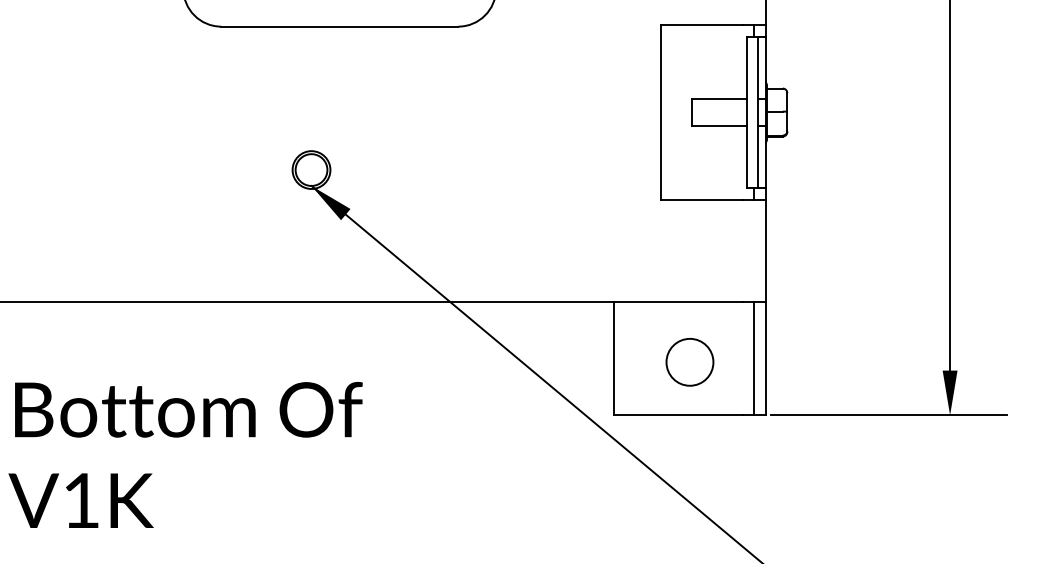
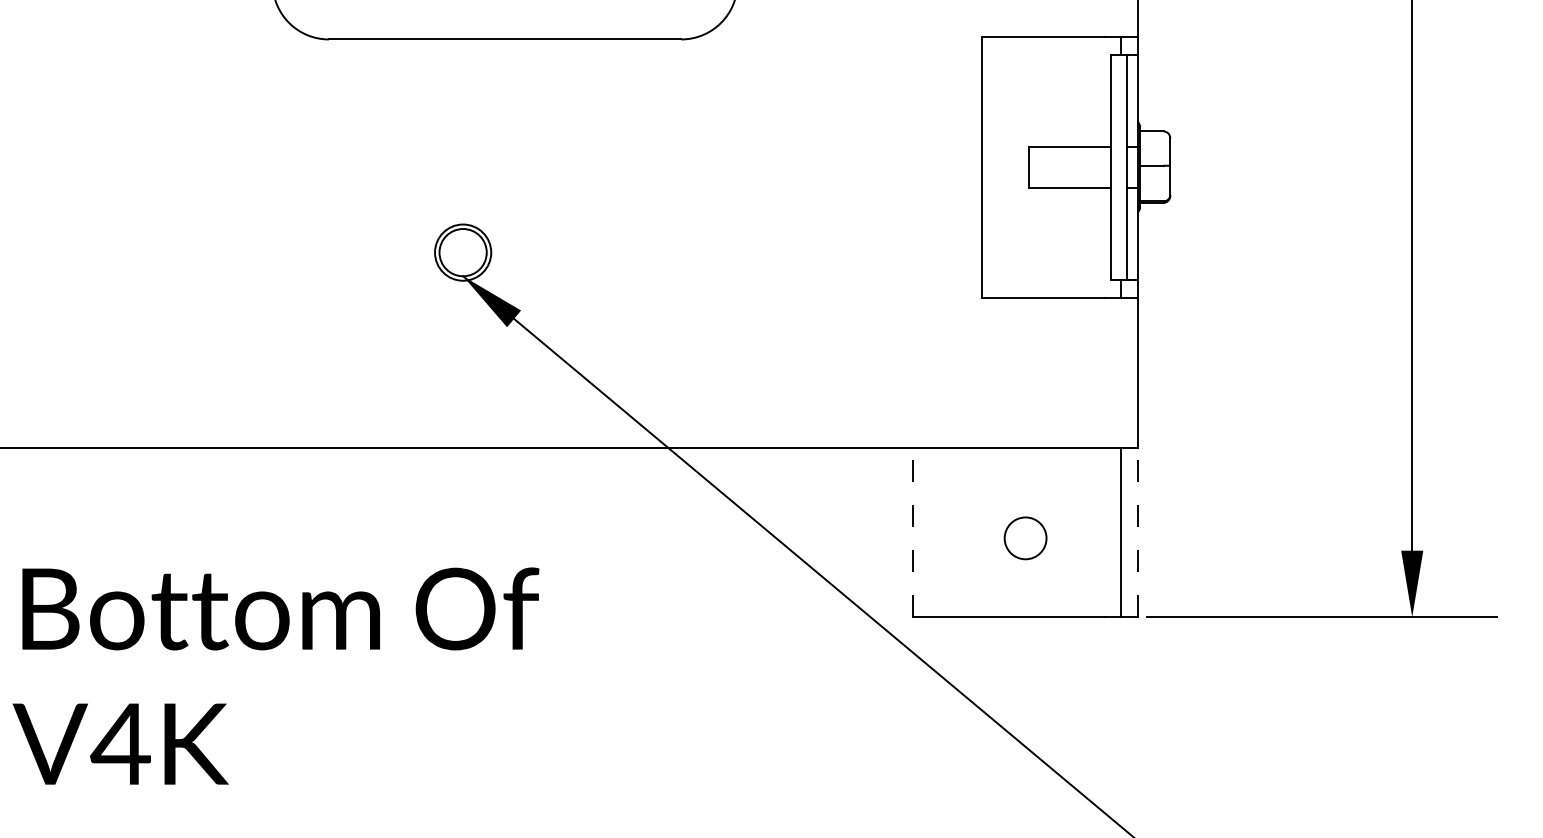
line: (614, 358) -> (913, 532), solid -> dashed
line: (765, 358) -> (1137, 532), solid -> dashed
circle: (689, 361) -> (1024, 537), size x0.6
text: (80, 500) -> (119, 743), V1K -> V4K

